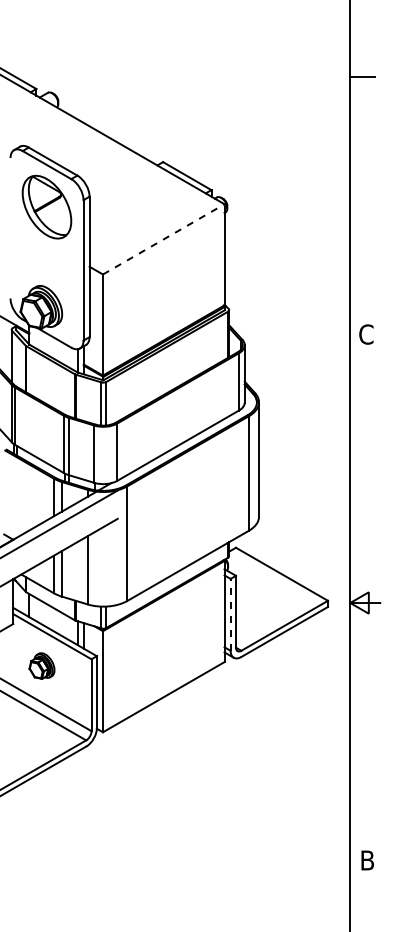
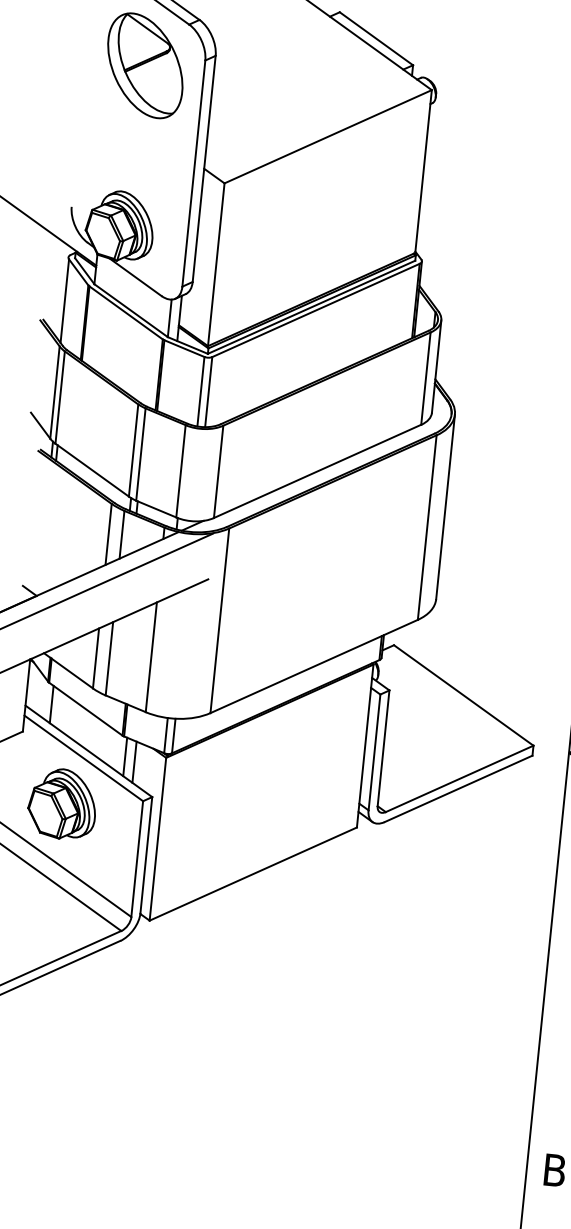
line: (164, 239) -> (329, 137), dashed -> solid
line: (230, 614) -> (374, 751), dashed -> solid
part: (41, 665) -> (61, 803), size x1.67

